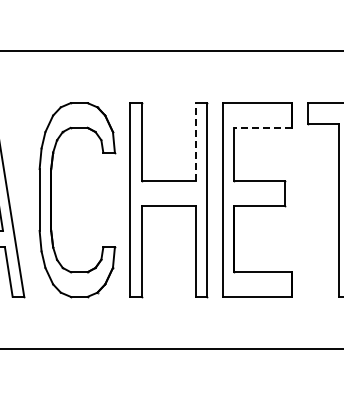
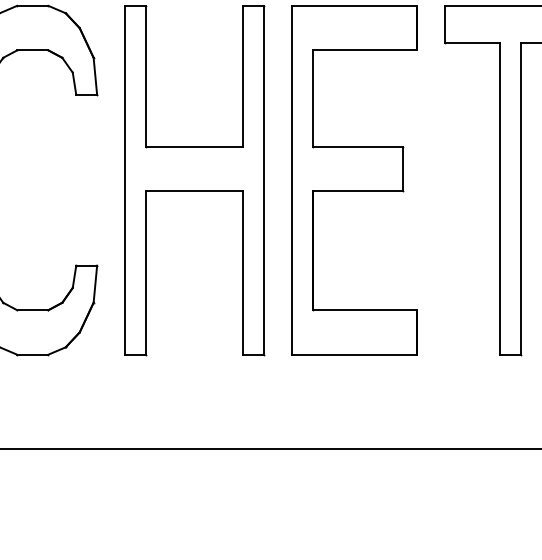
line: (263, 127) -> (364, 49), dashed -> solid
line: (195, 141) -> (242, 74), dashed -> solid

